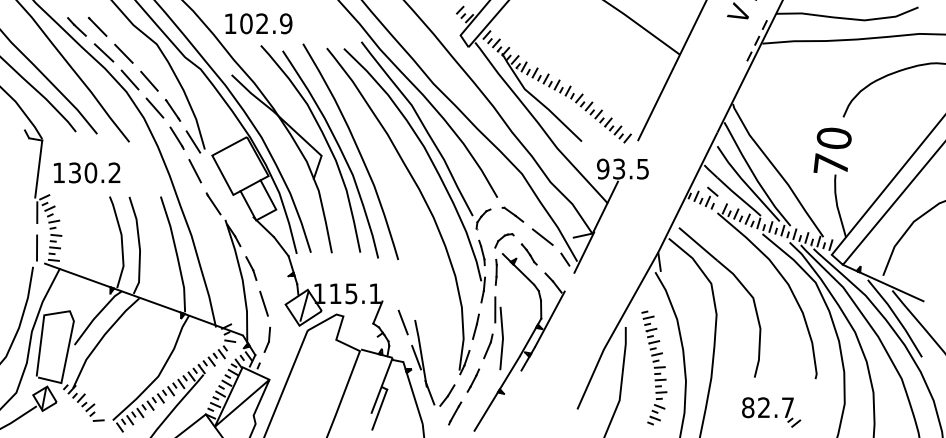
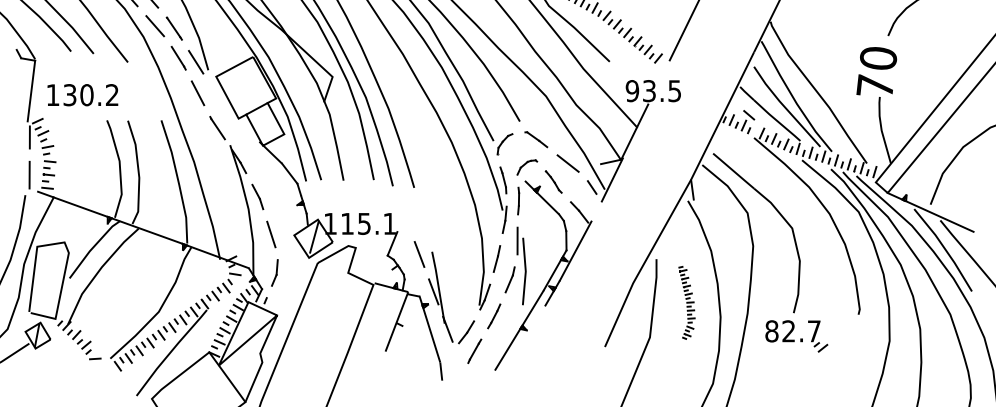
part: (654, 367) -> (687, 302), size x0.6
line: (379, 409) -> (394, 347), removed
part: (771, 412) -> (796, 336), moved

